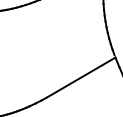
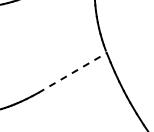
line: (81, 78) -> (72, 73), solid -> dashed

